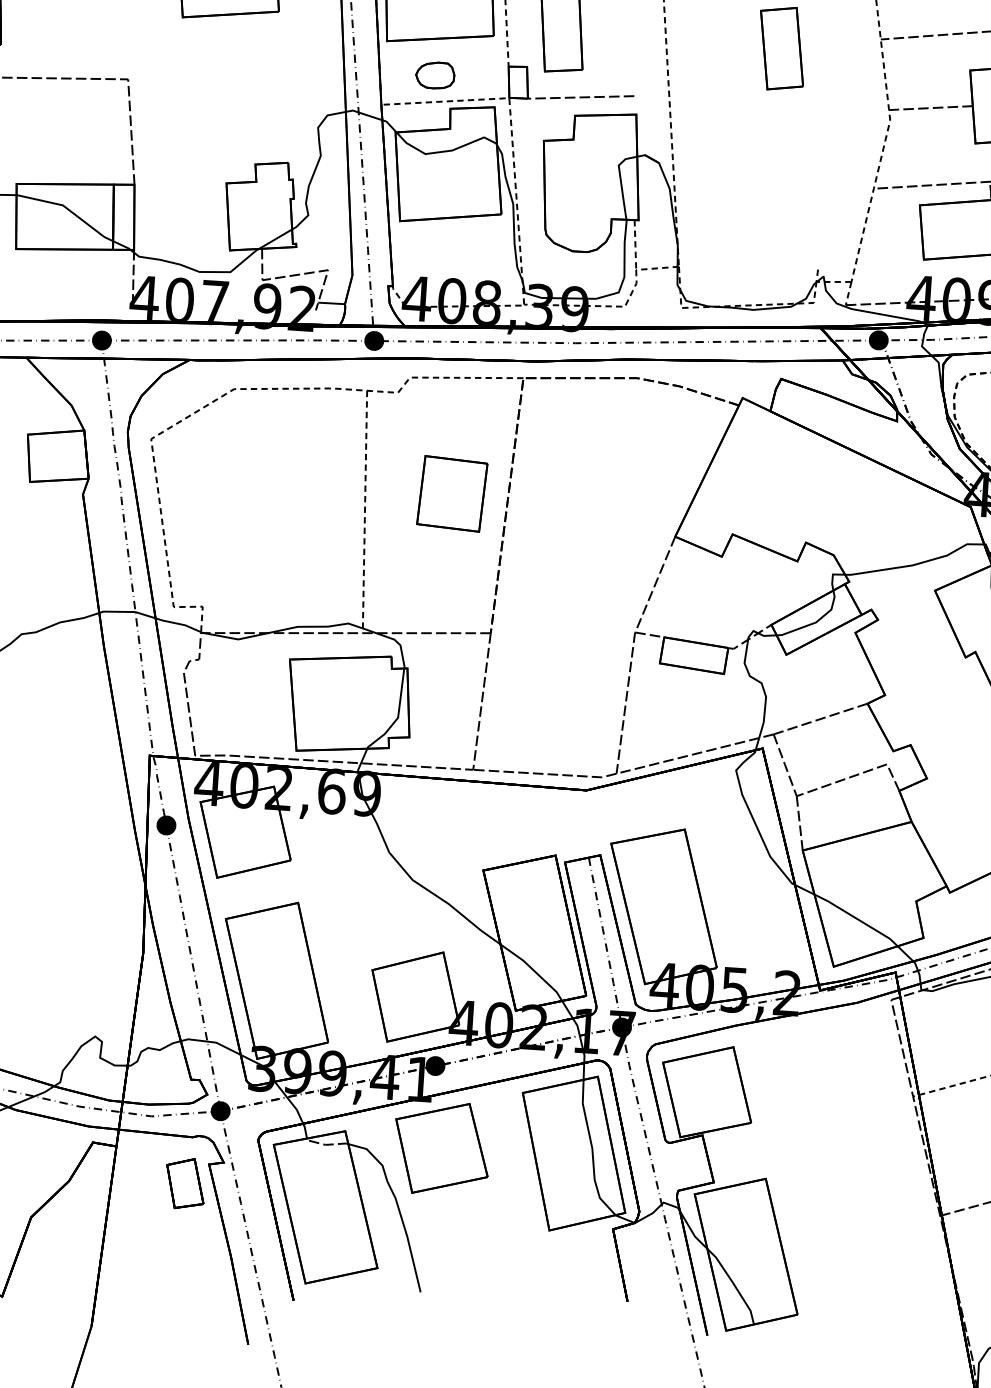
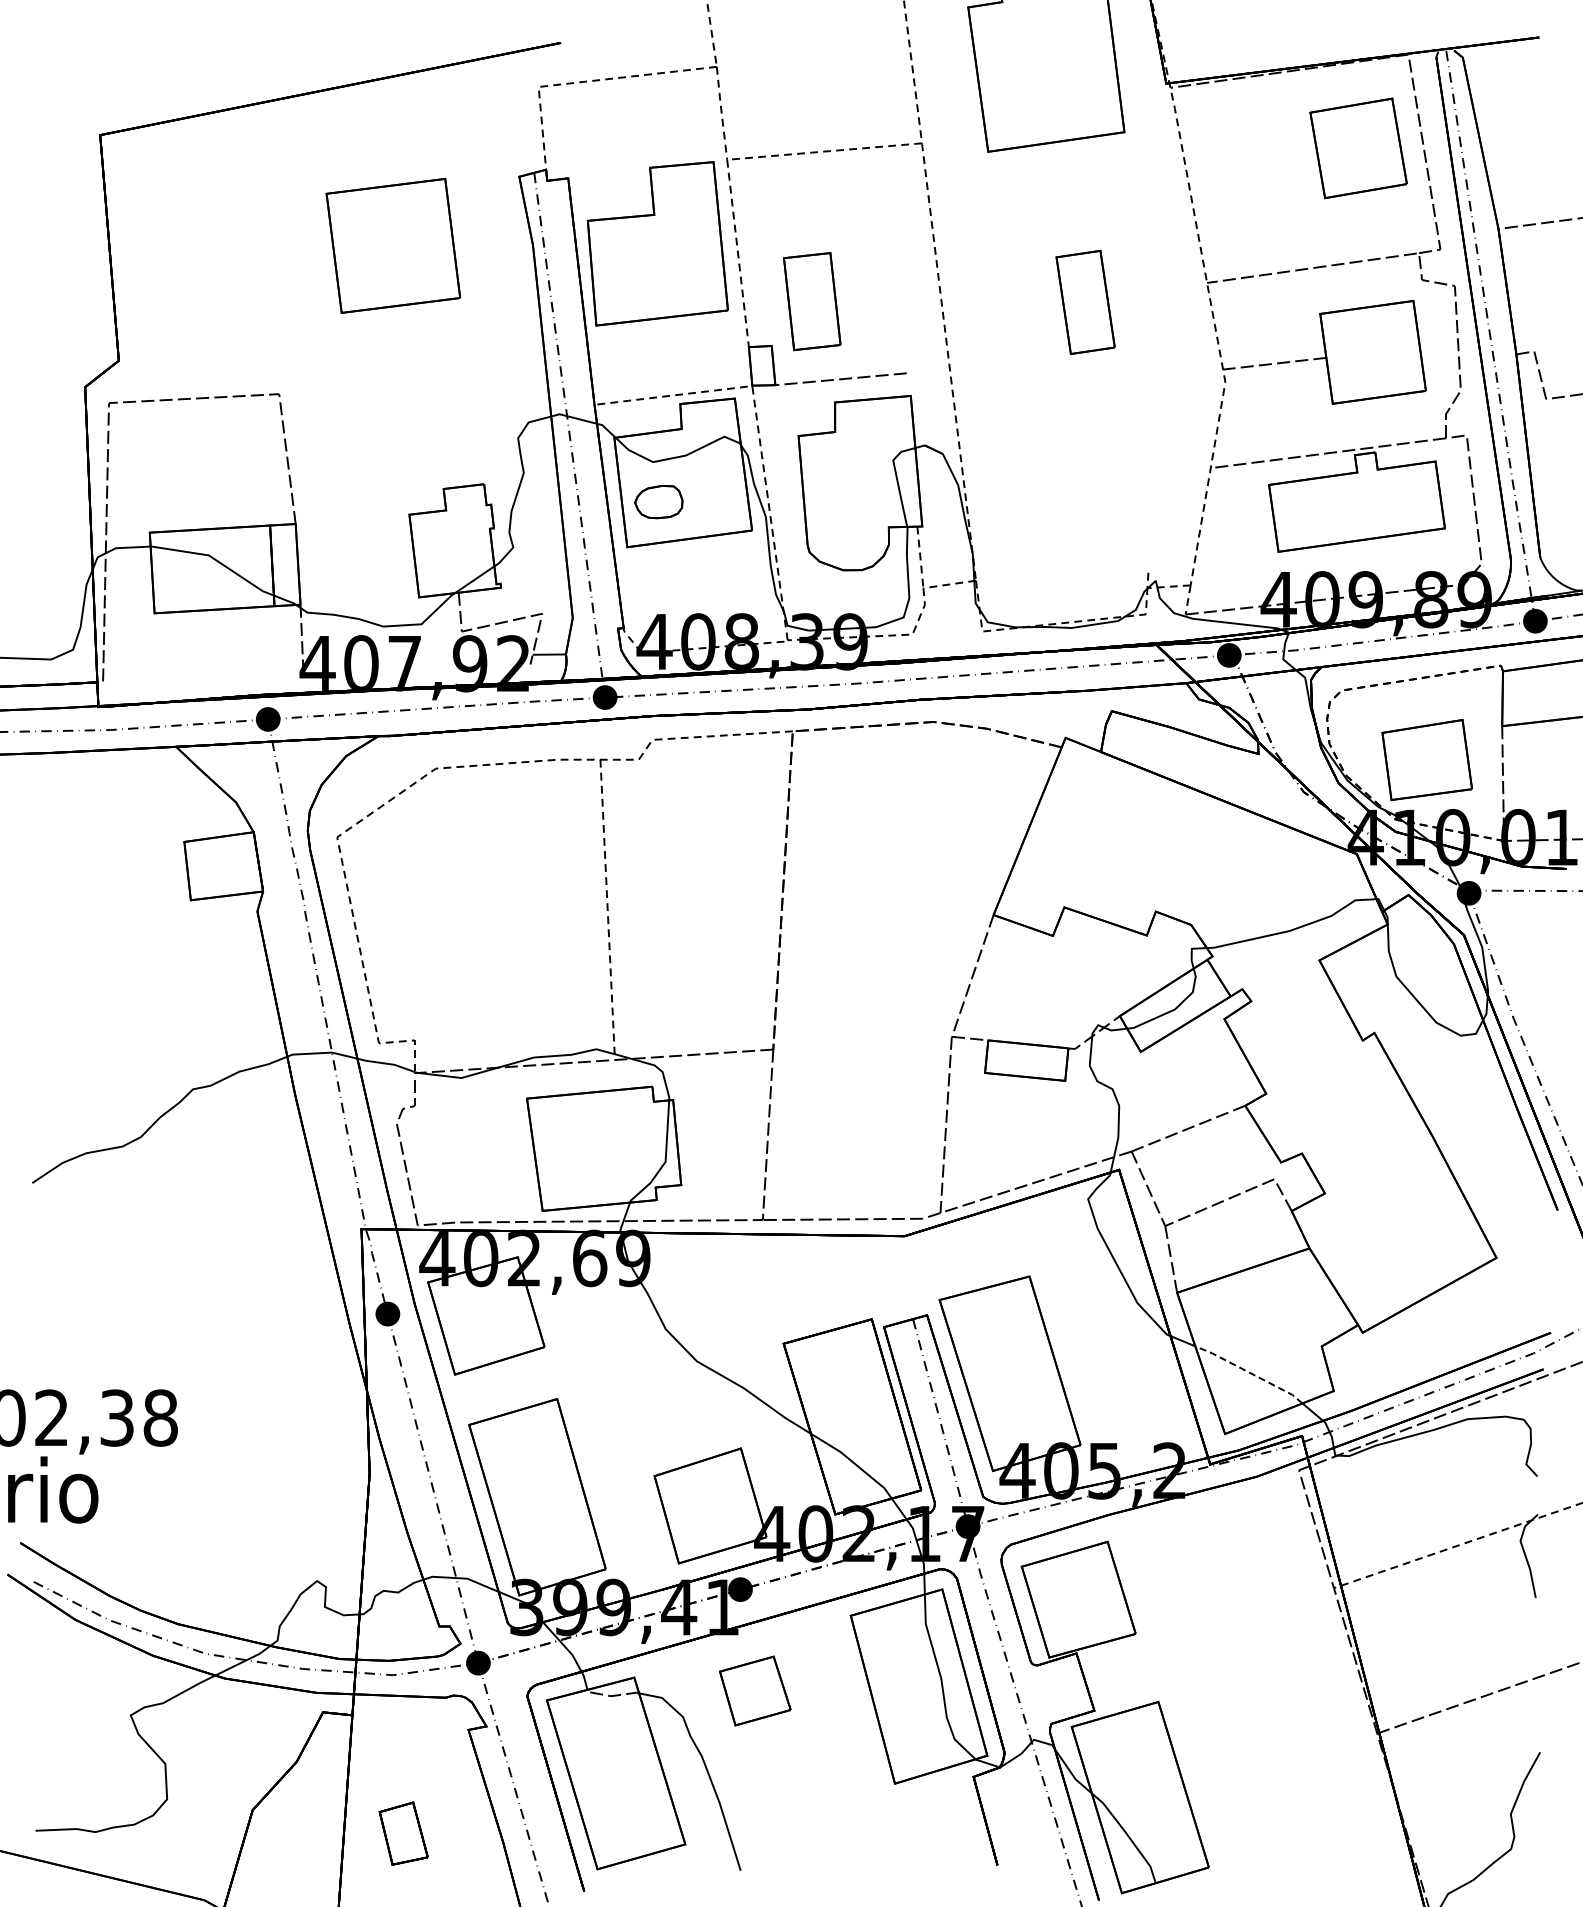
part: (434, 75) -> (658, 502), moved
part: (452, 493) -> (714, 879), removed
line: (857, 919) -> (1250, 1373), solid -> dashed
part: (442, 1148) -> (755, 1690), size x0.6
part: (185, 1183) -> (403, 1833), moved

